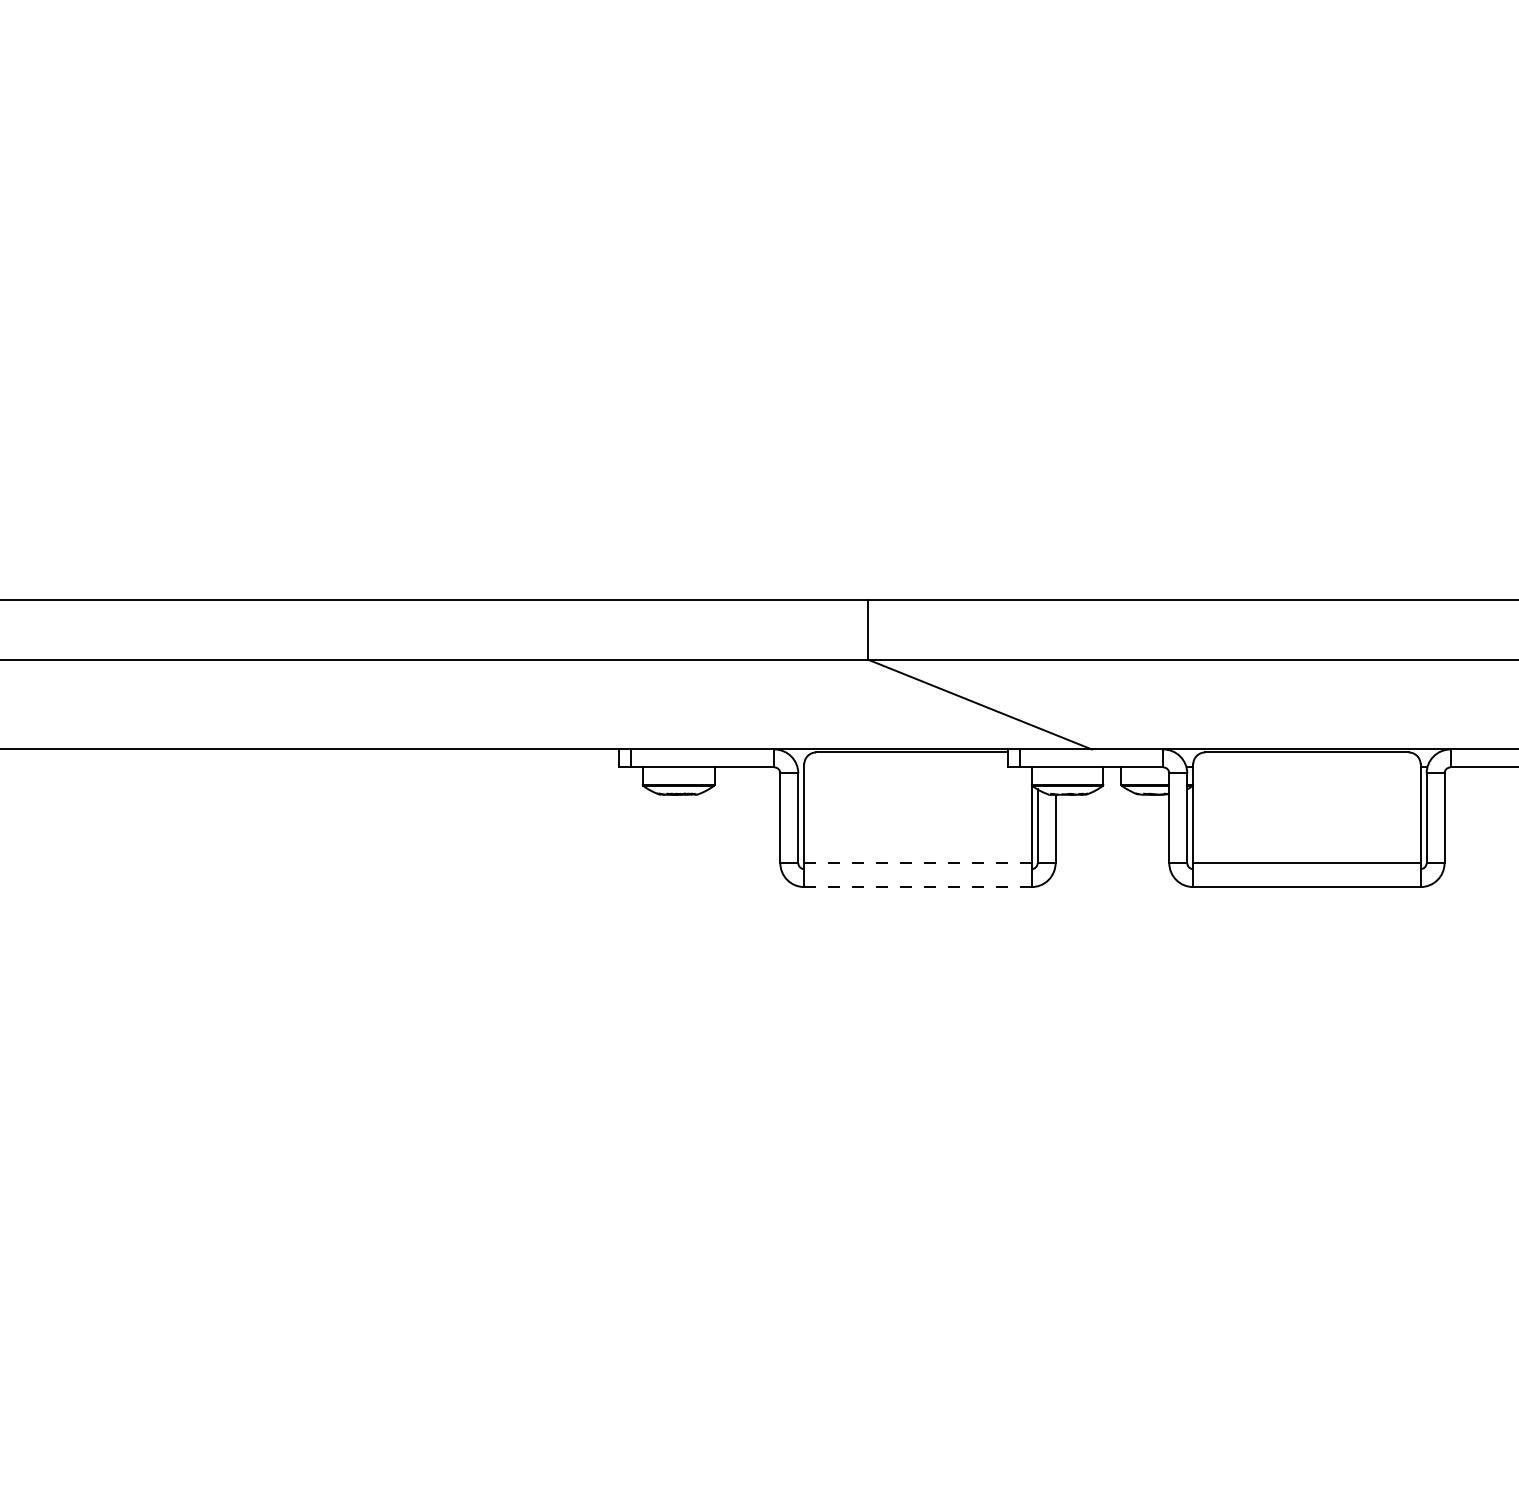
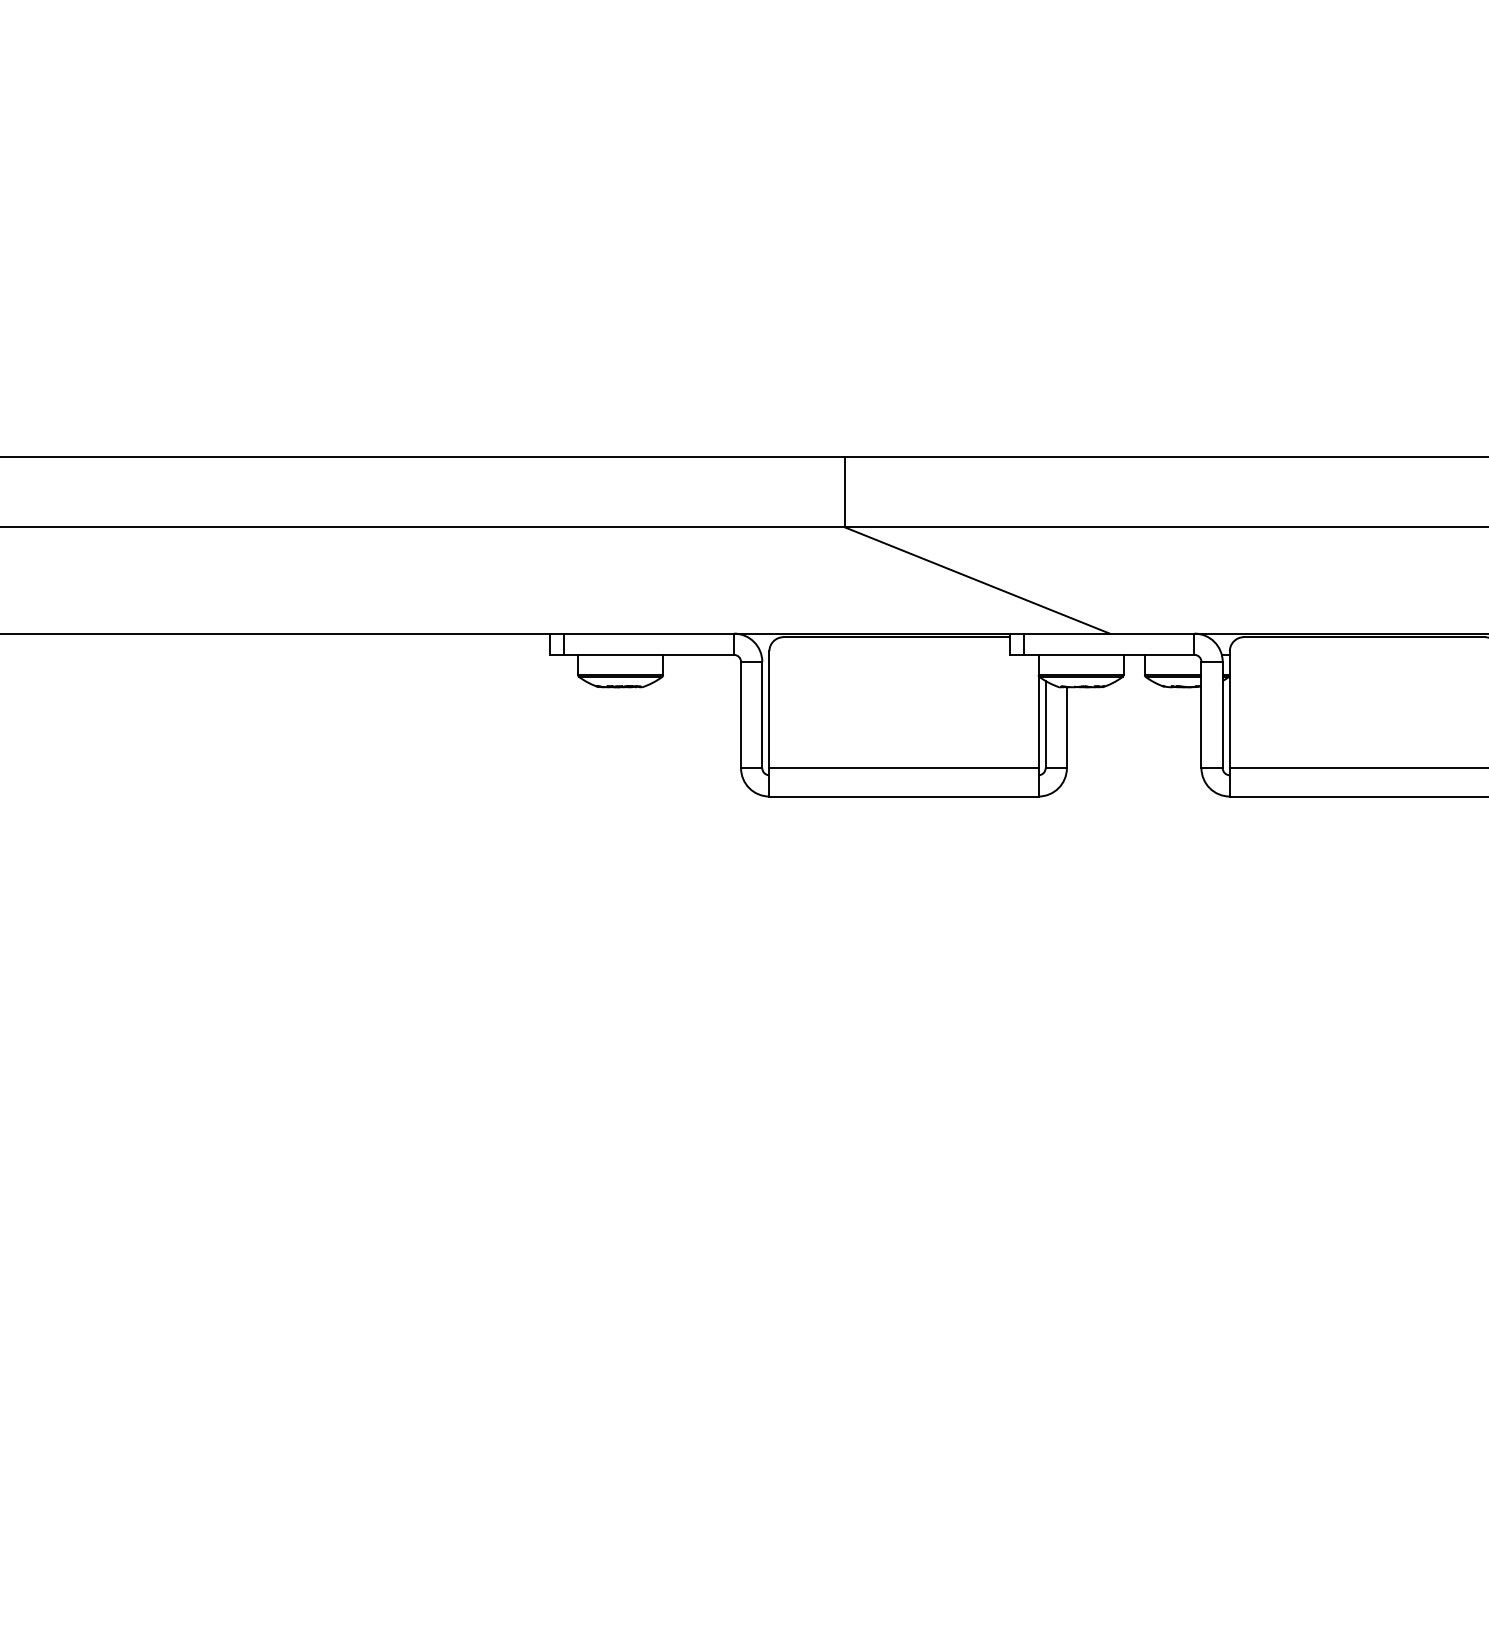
line: (917, 863) -> (903, 768), dashed -> solid
line: (917, 887) -> (903, 797), dashed -> solid

